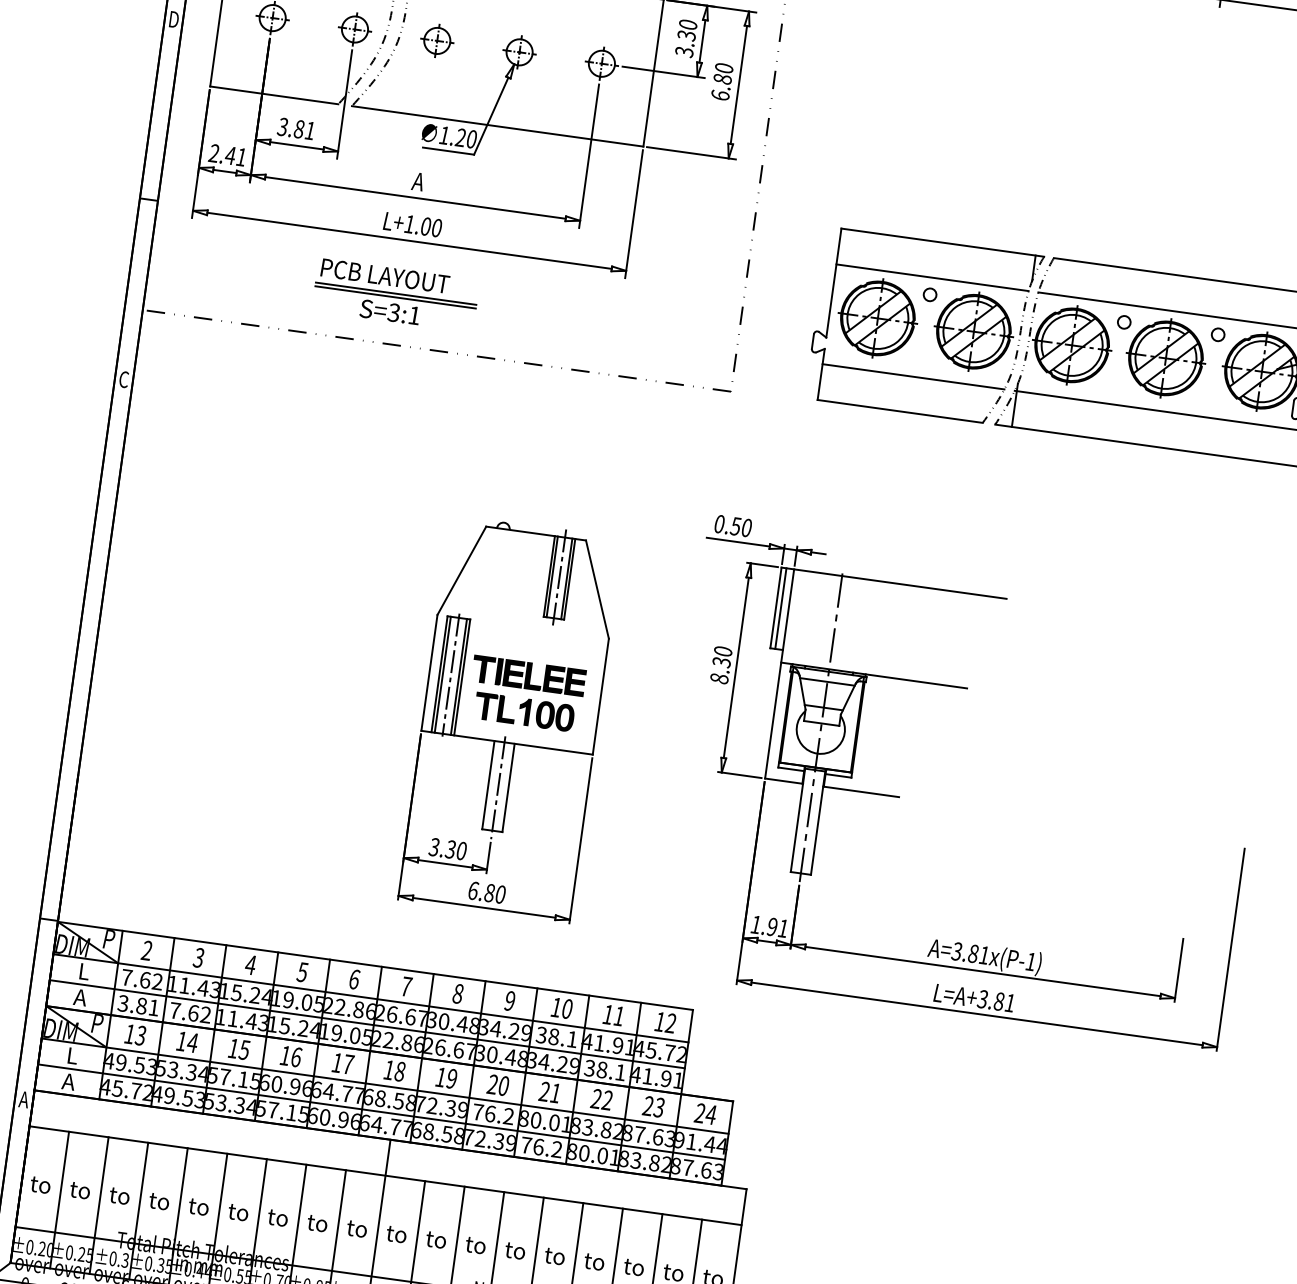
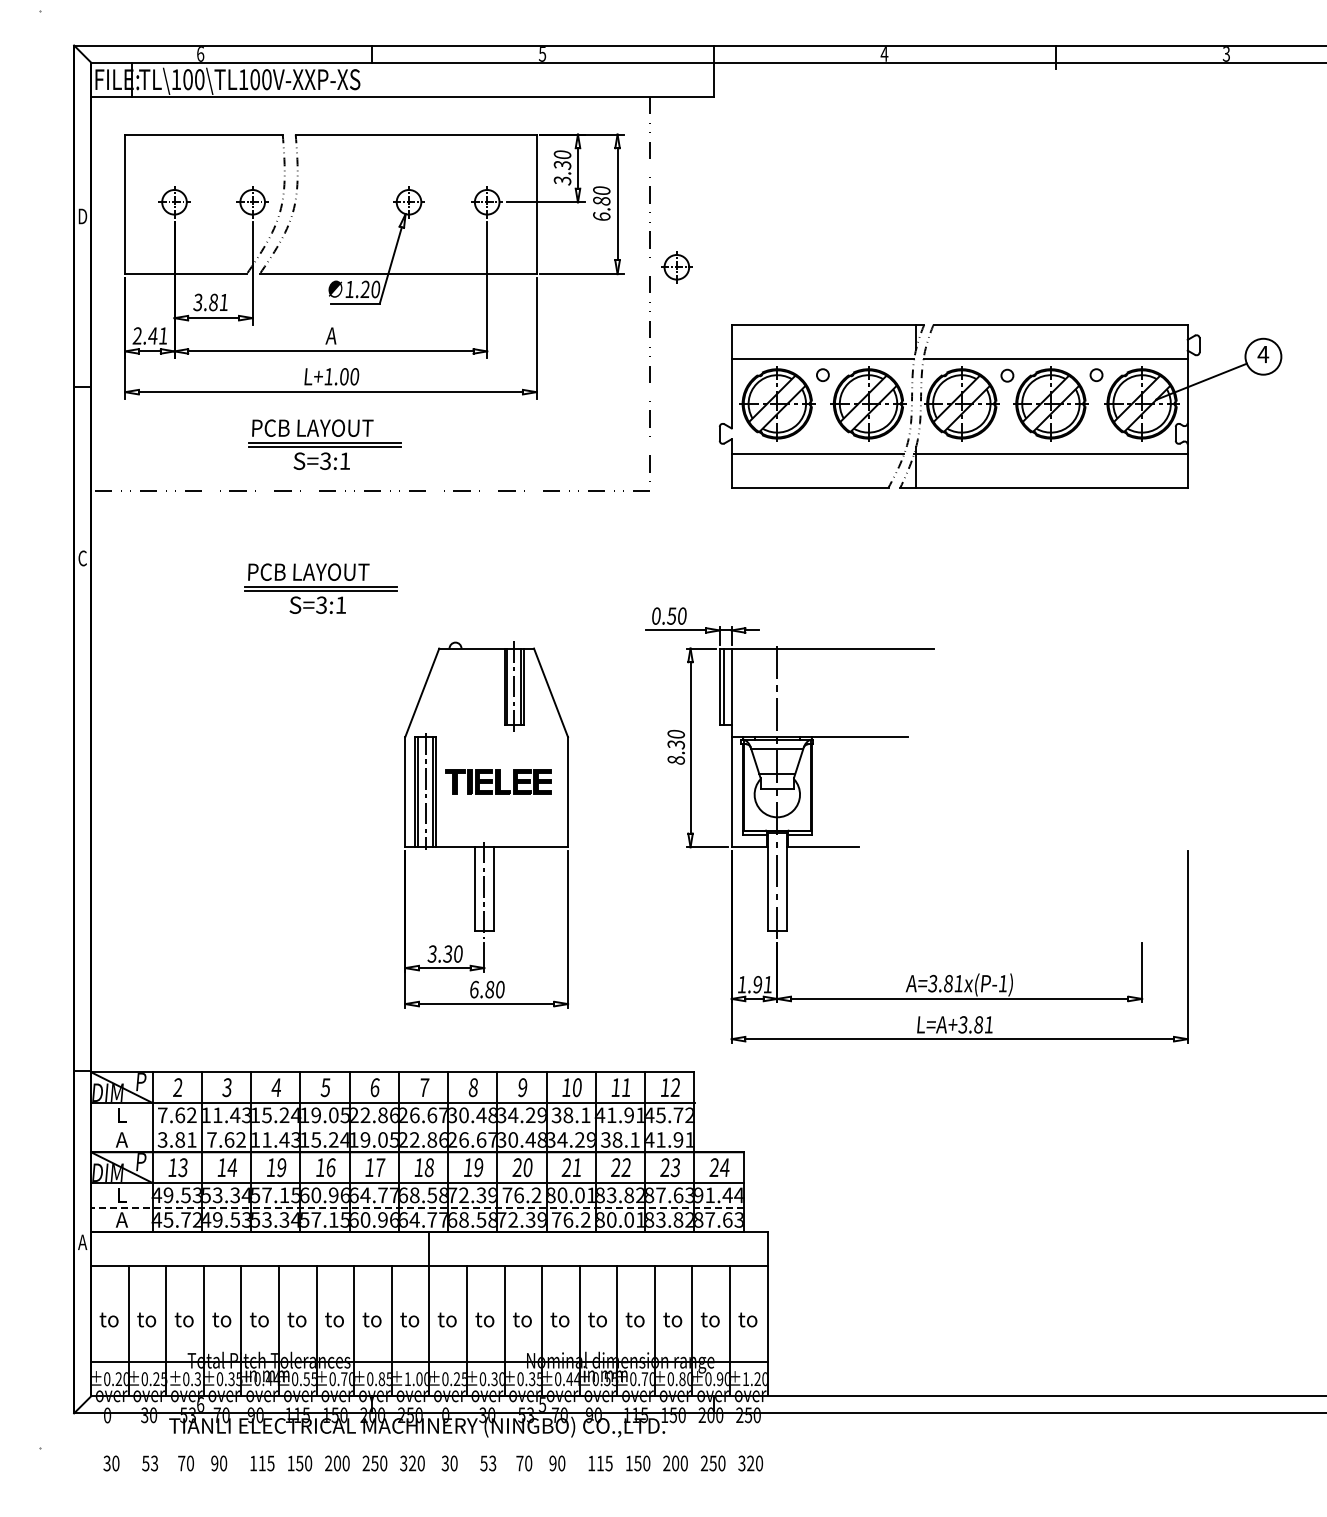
part: (436, 41) -> (676, 267), moved
part: (369, 446) -> (320, 588), added
part: (524, 712) -> (498, 816), removed
line: (367, 1024) -> (392, 1127), removed
text: (244, 1049) -> (281, 1167), 15 -> 19
line: (380, 1111) -> (416, 1207), solid -> dashed

